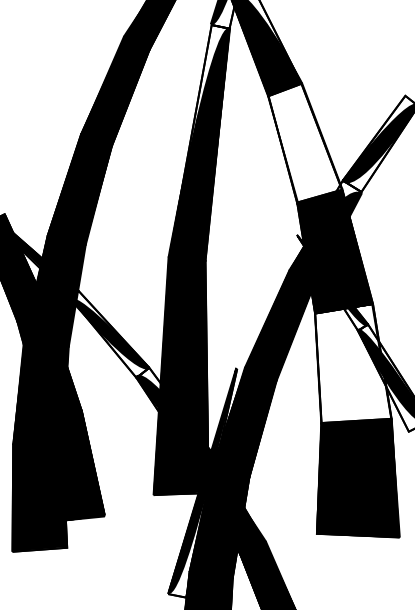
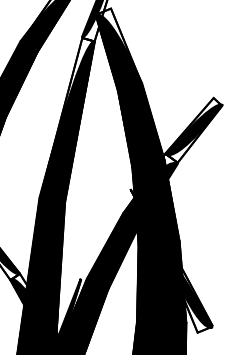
fill: (305, 142) -> (141, 125), added
fill: (352, 363) -> (162, 281), added

